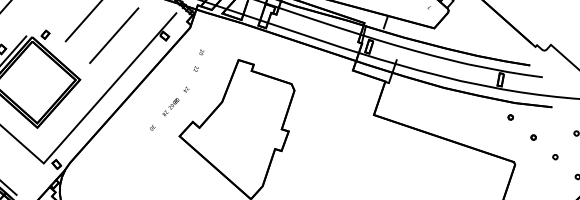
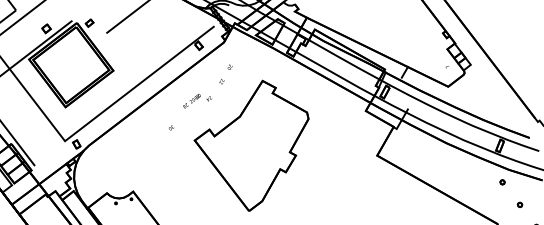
line: (114, 35) -> (152, 36), removed
text: (170, 107) -> (191, 101), moved

